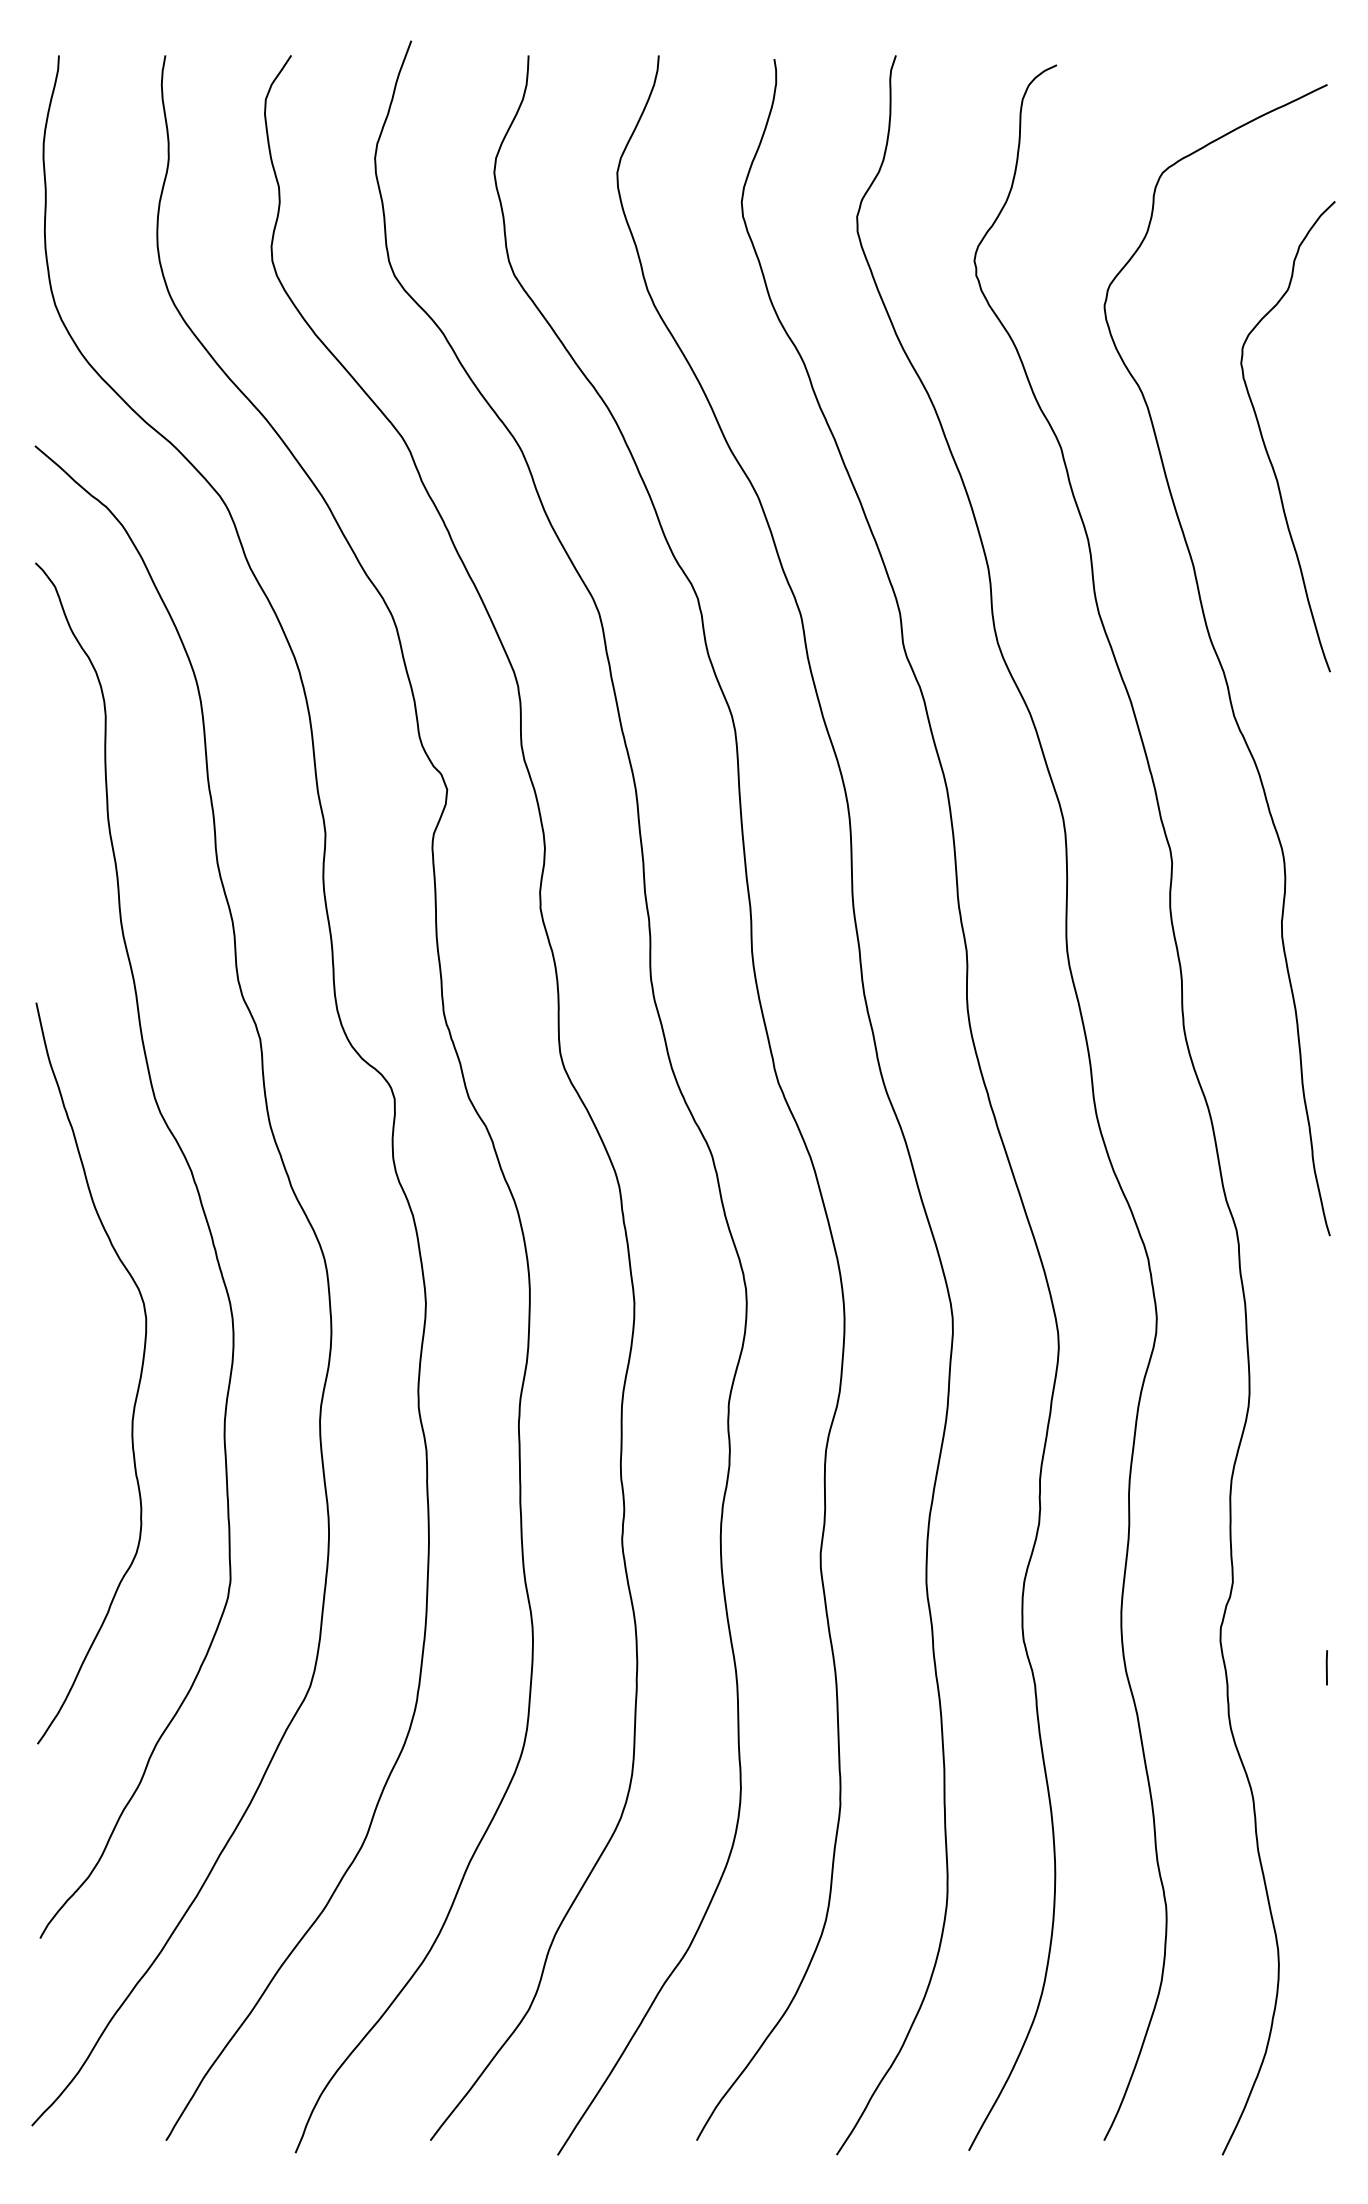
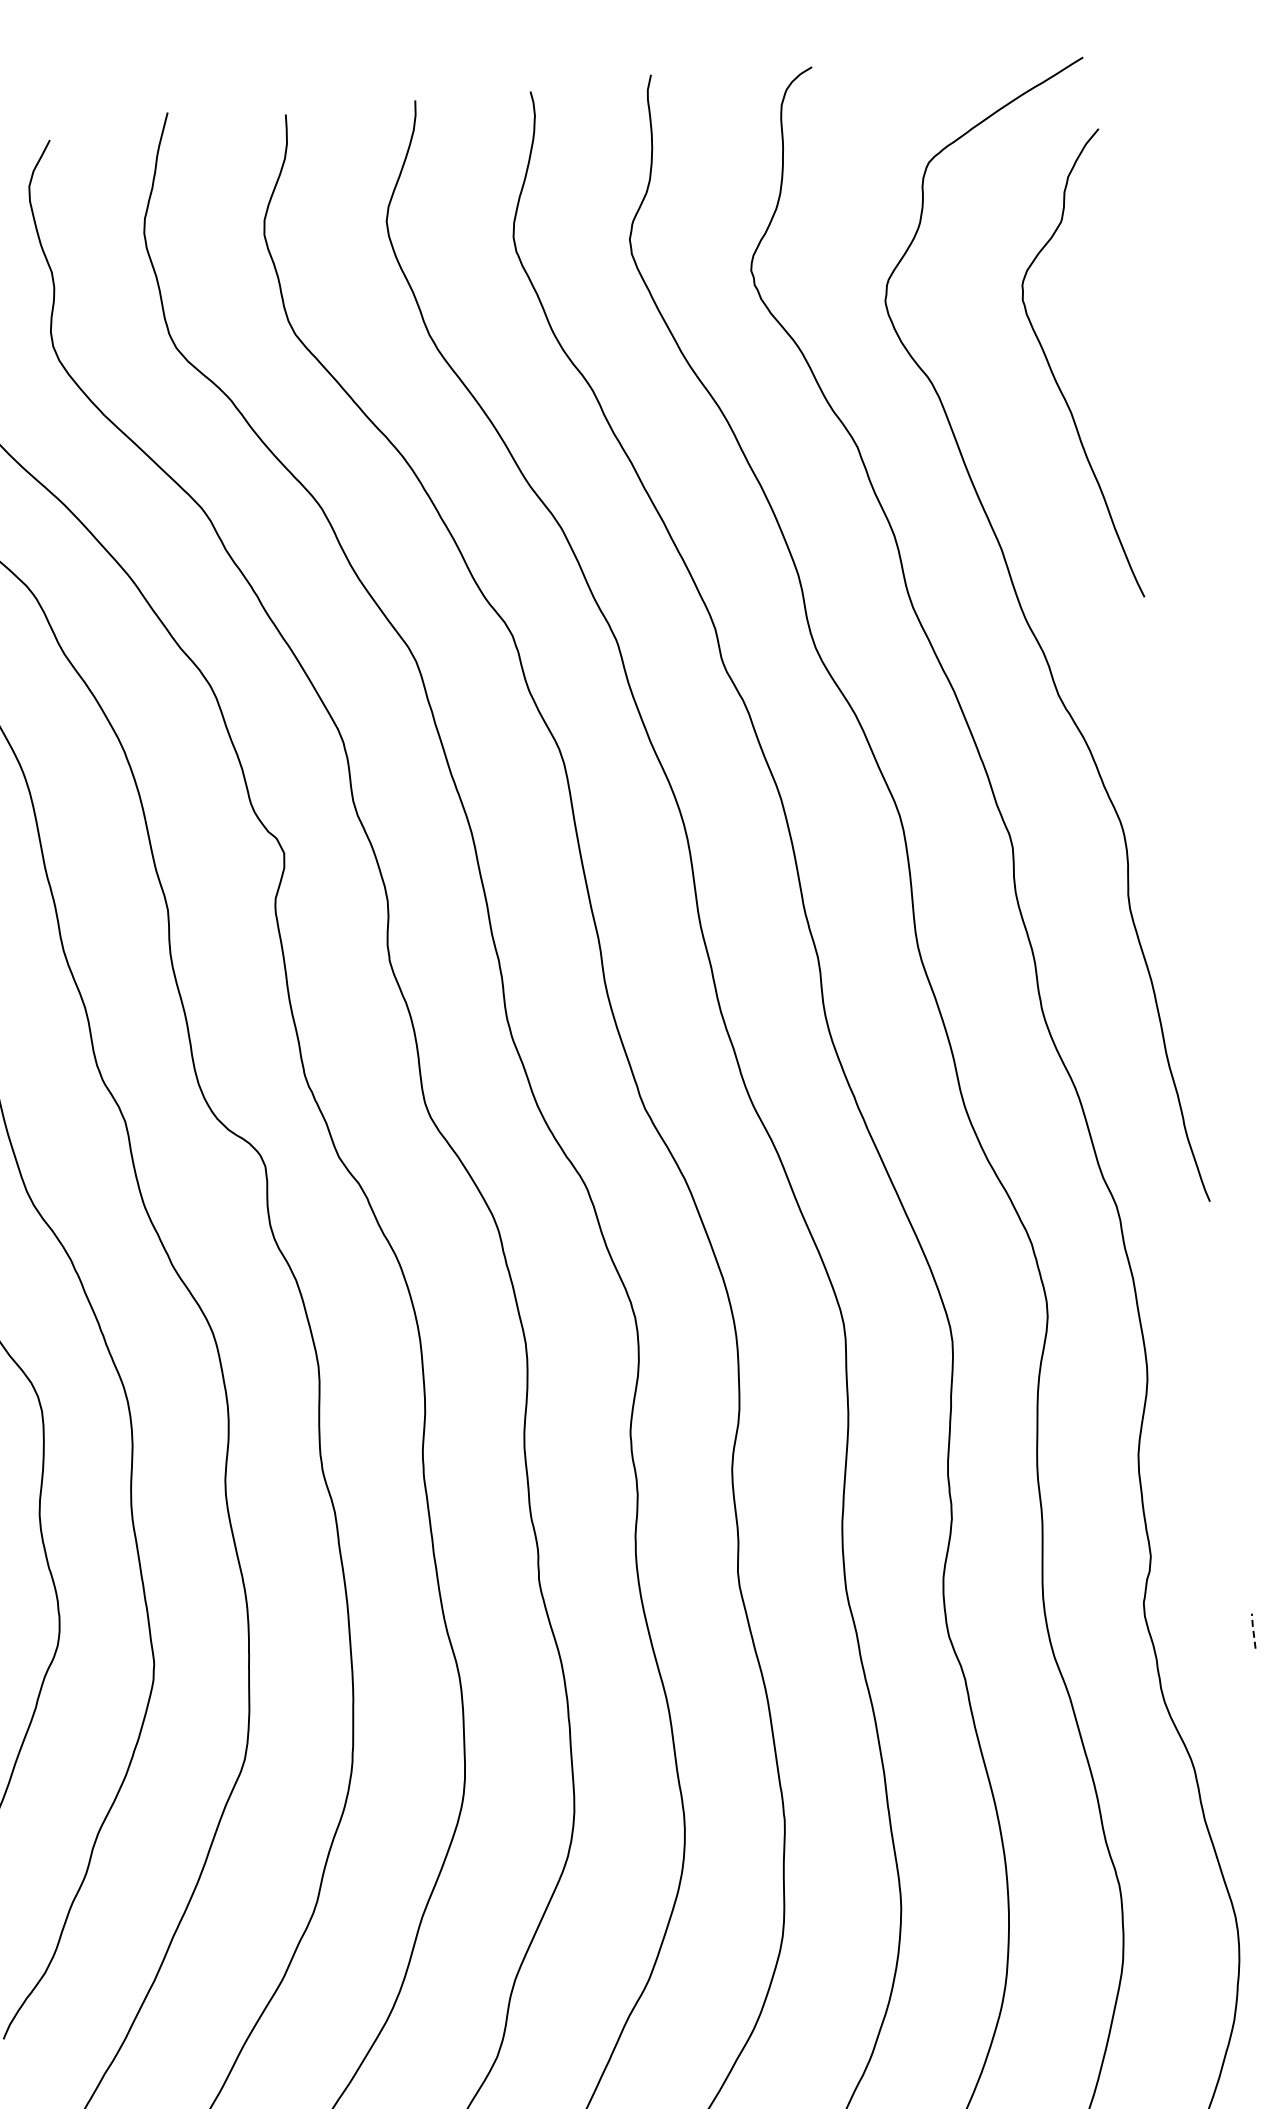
curve: (1264, 440) -> (1054, 374), moved
line: (1326, 1666) -> (1253, 1629), solid -> dashed

